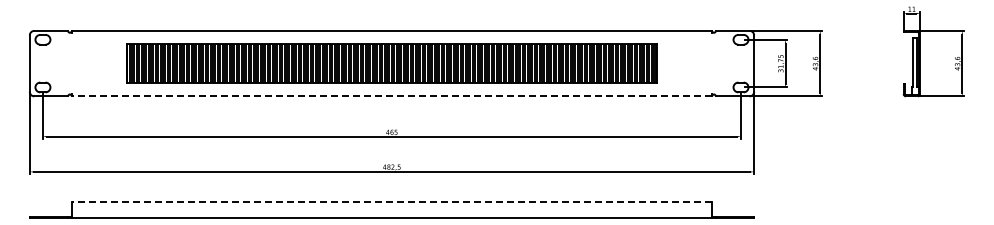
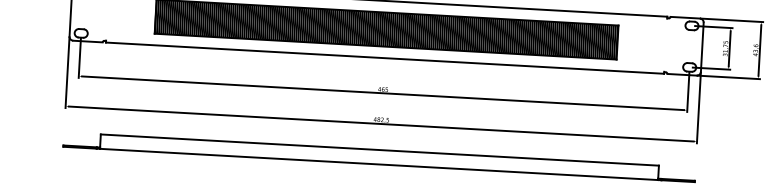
line: (391, 96) -> (384, 58), dashed -> solid
line: (391, 201) -> (379, 149), dashed -> solid

